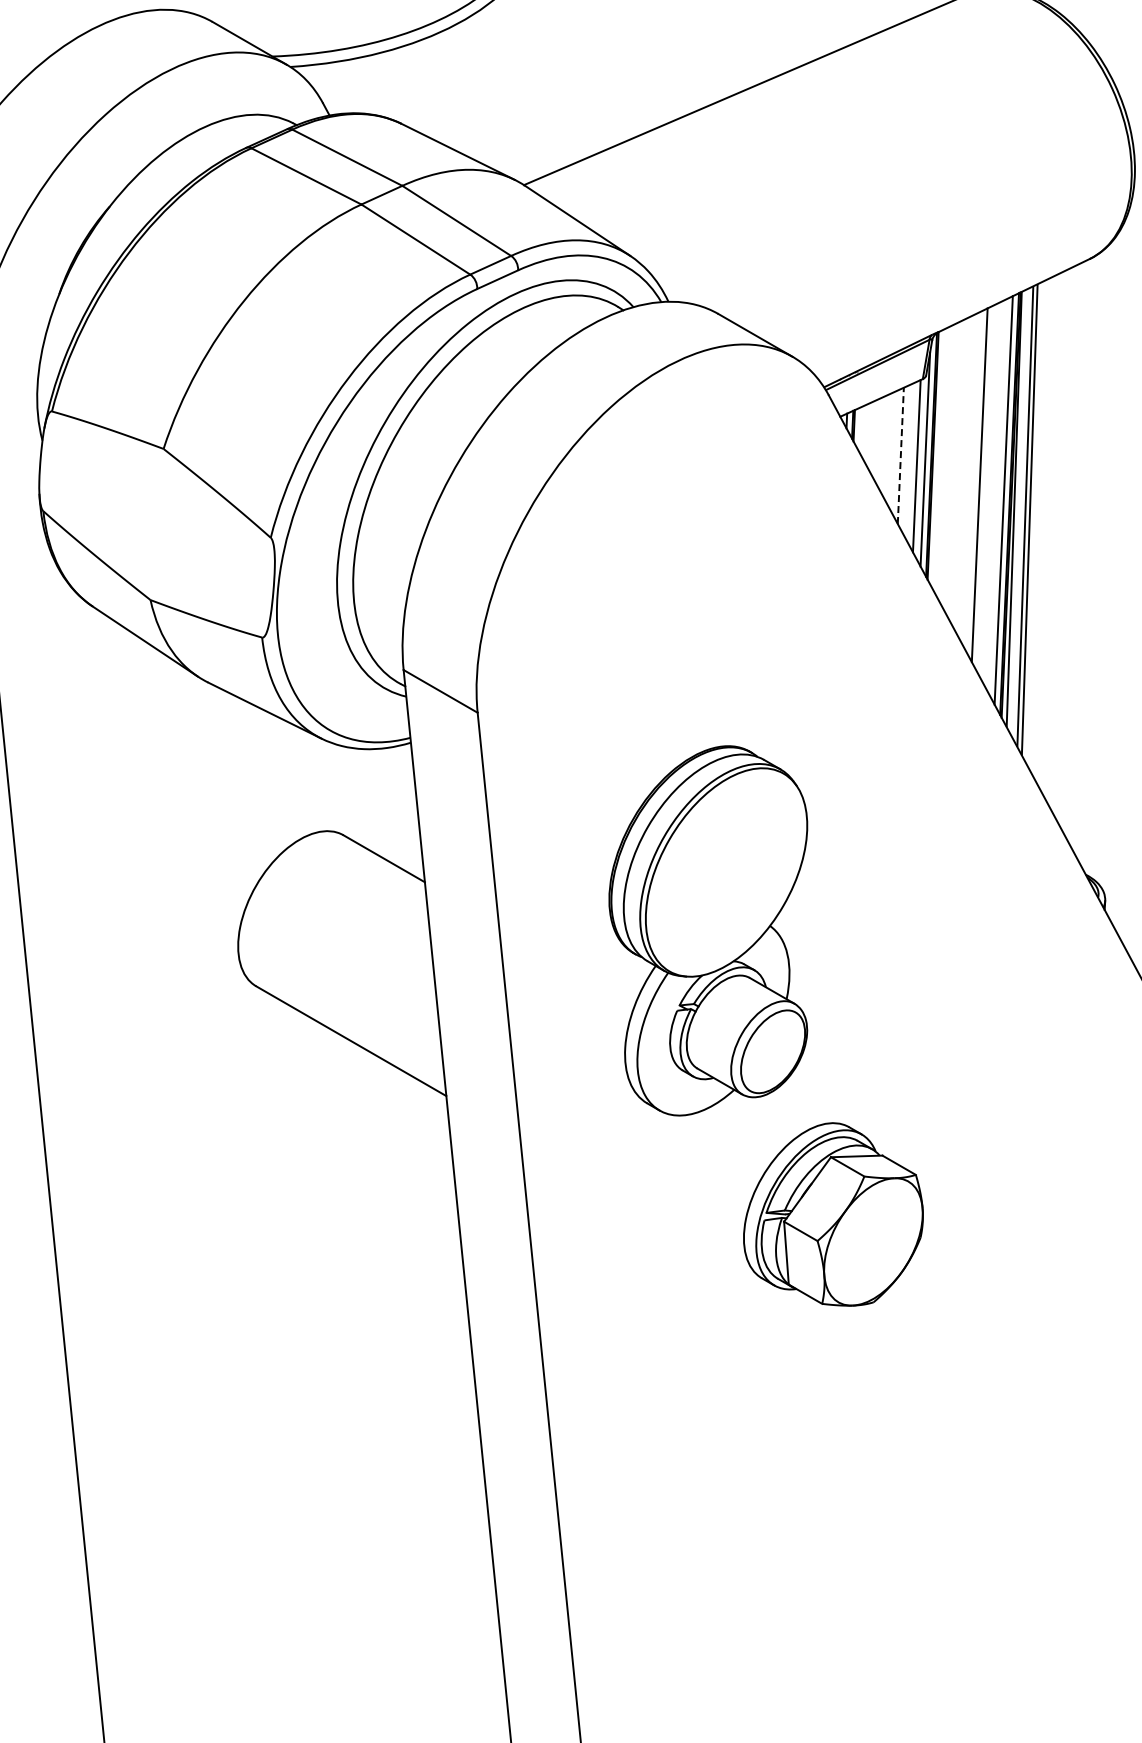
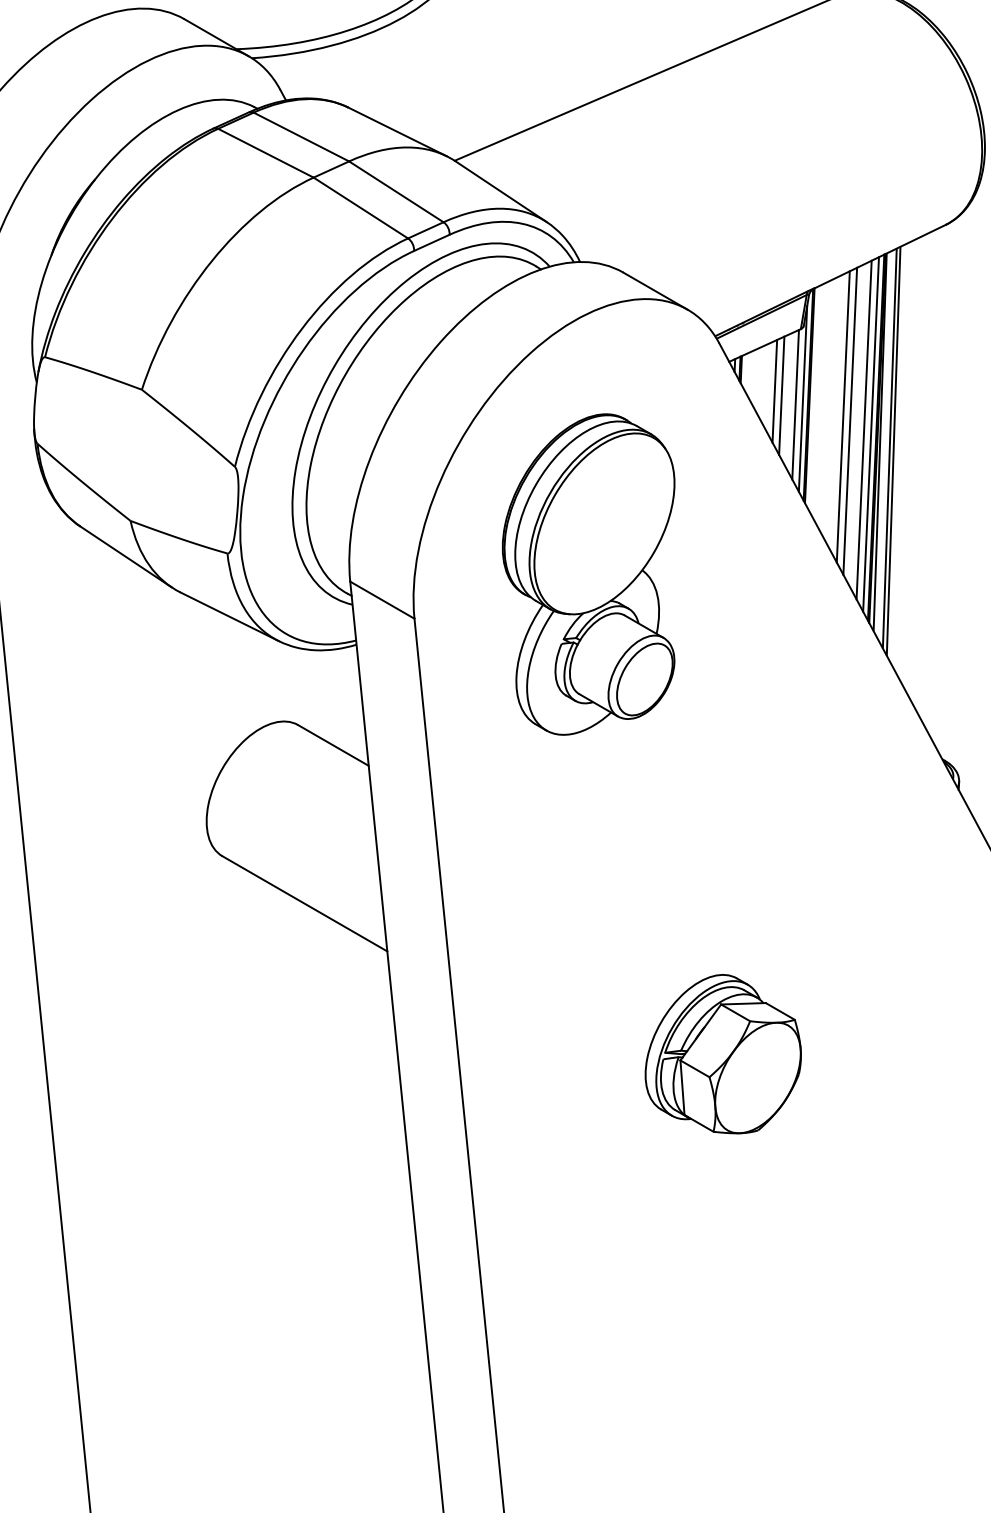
line: (892, 450) -> (774, 391), added
line: (900, 455) -> (781, 395), dashed -> solid
line: (971, 479) -> (843, 416), added
line: (995, 495) -> (863, 430), added
part: (708, 930) -> (588, 574), moved

